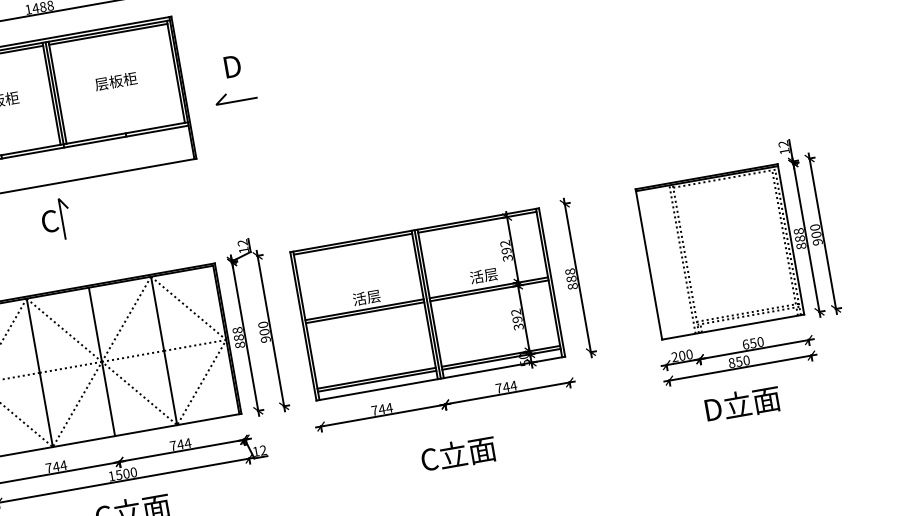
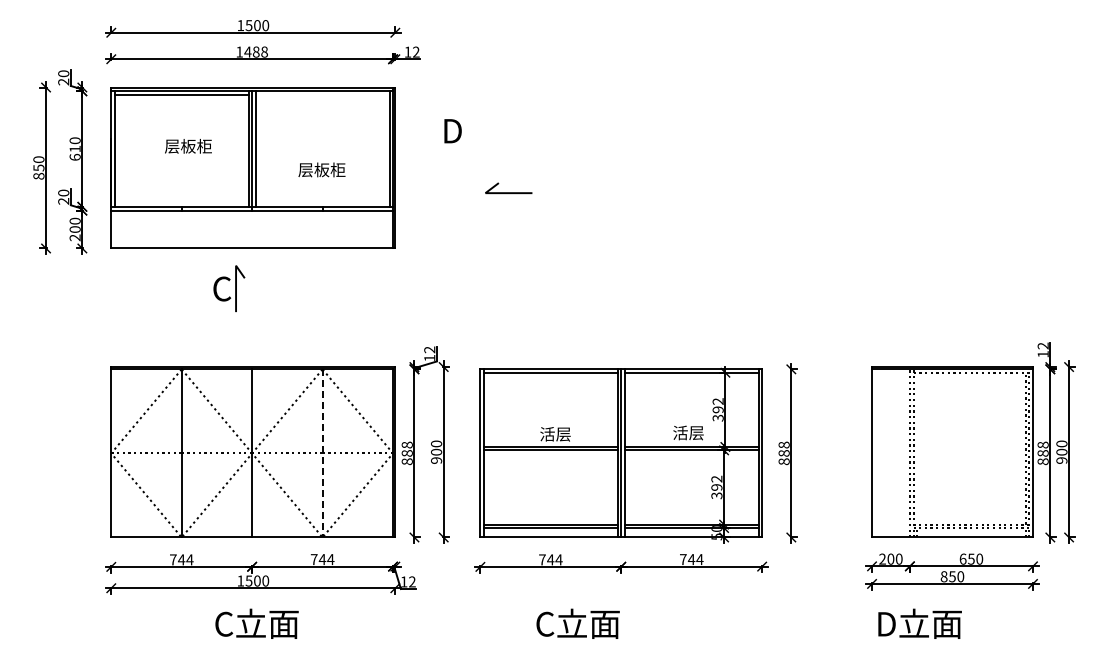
line: (108, 34) -> (322, 94), removed
text: (232, 66) -> (452, 131), moved
text: (115, 81) -> (321, 169), moved
line: (236, 100) -> (508, 192), moved
line: (164, 351) -> (322, 453), solid -> dashed
text: (742, 403) -> (919, 623), moved
text: (457, 453) -> (577, 623), moved

